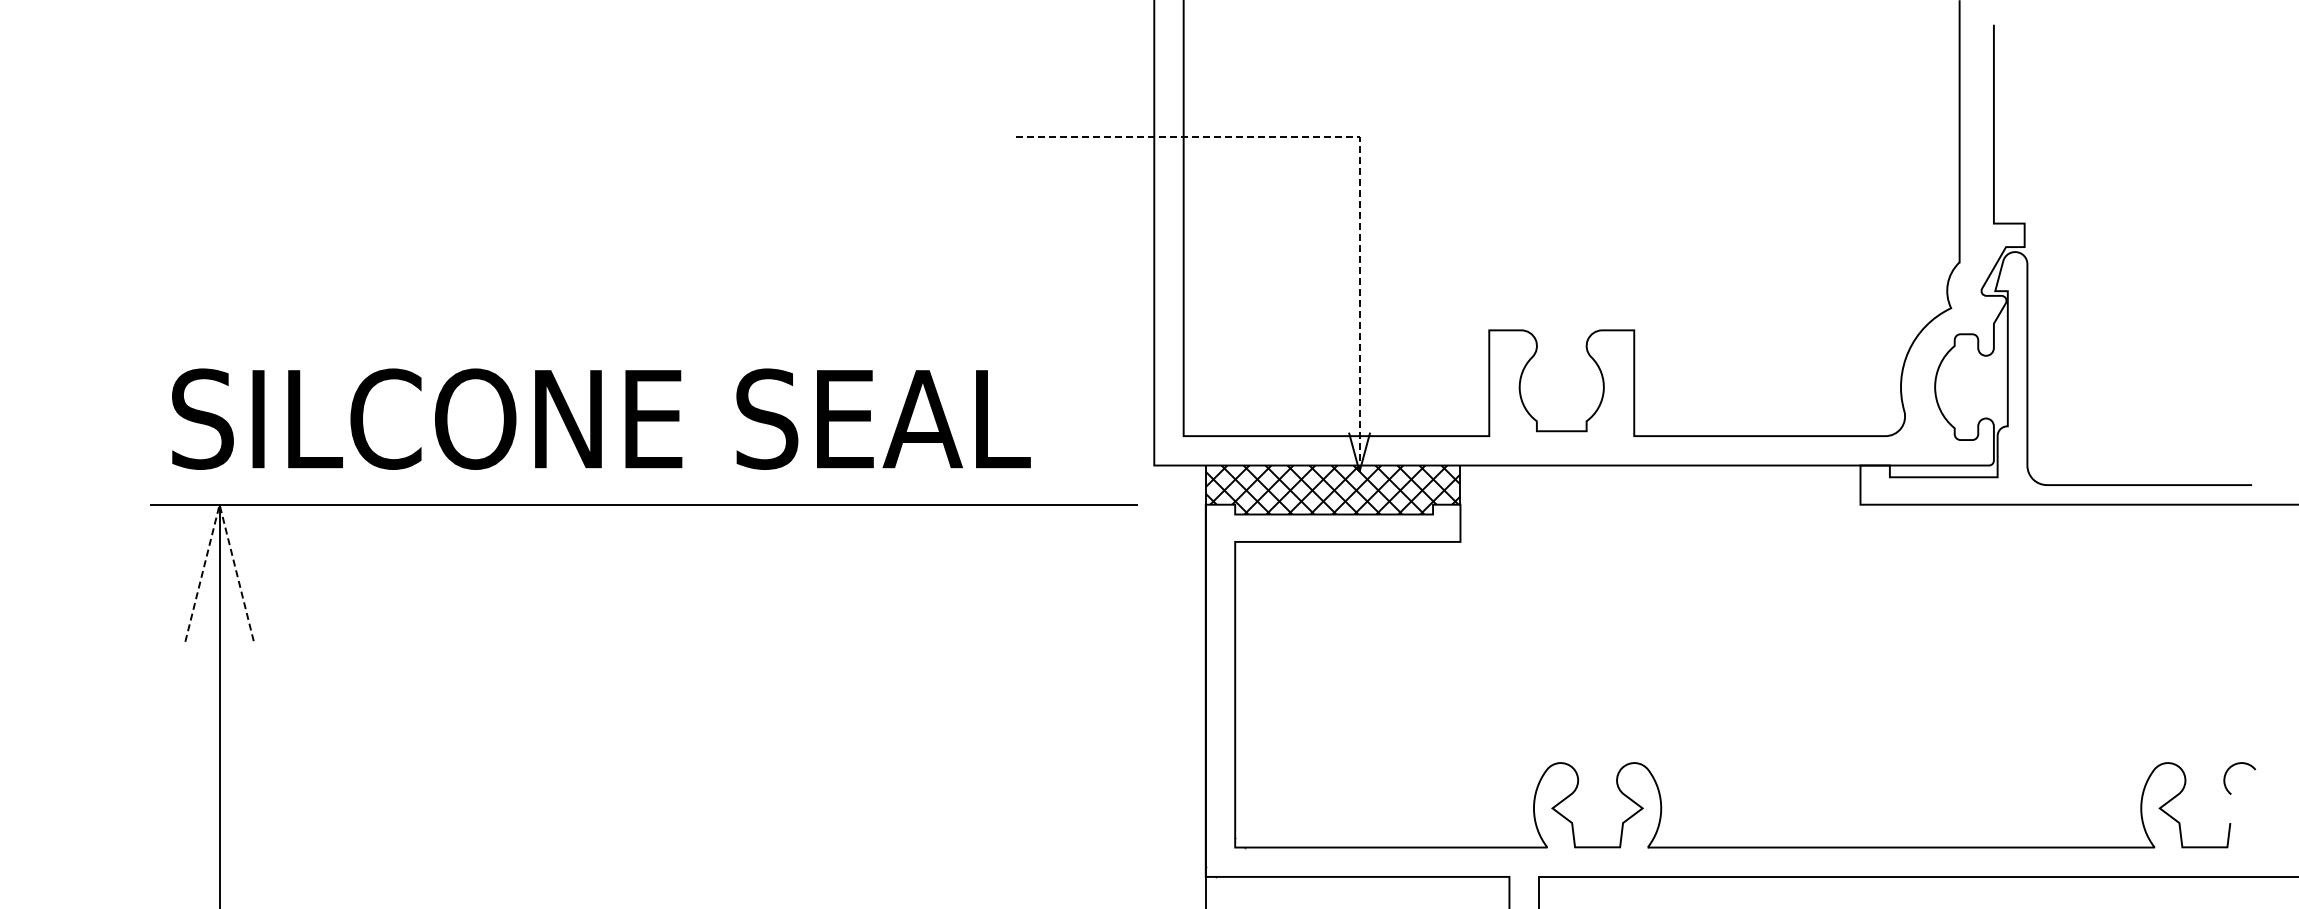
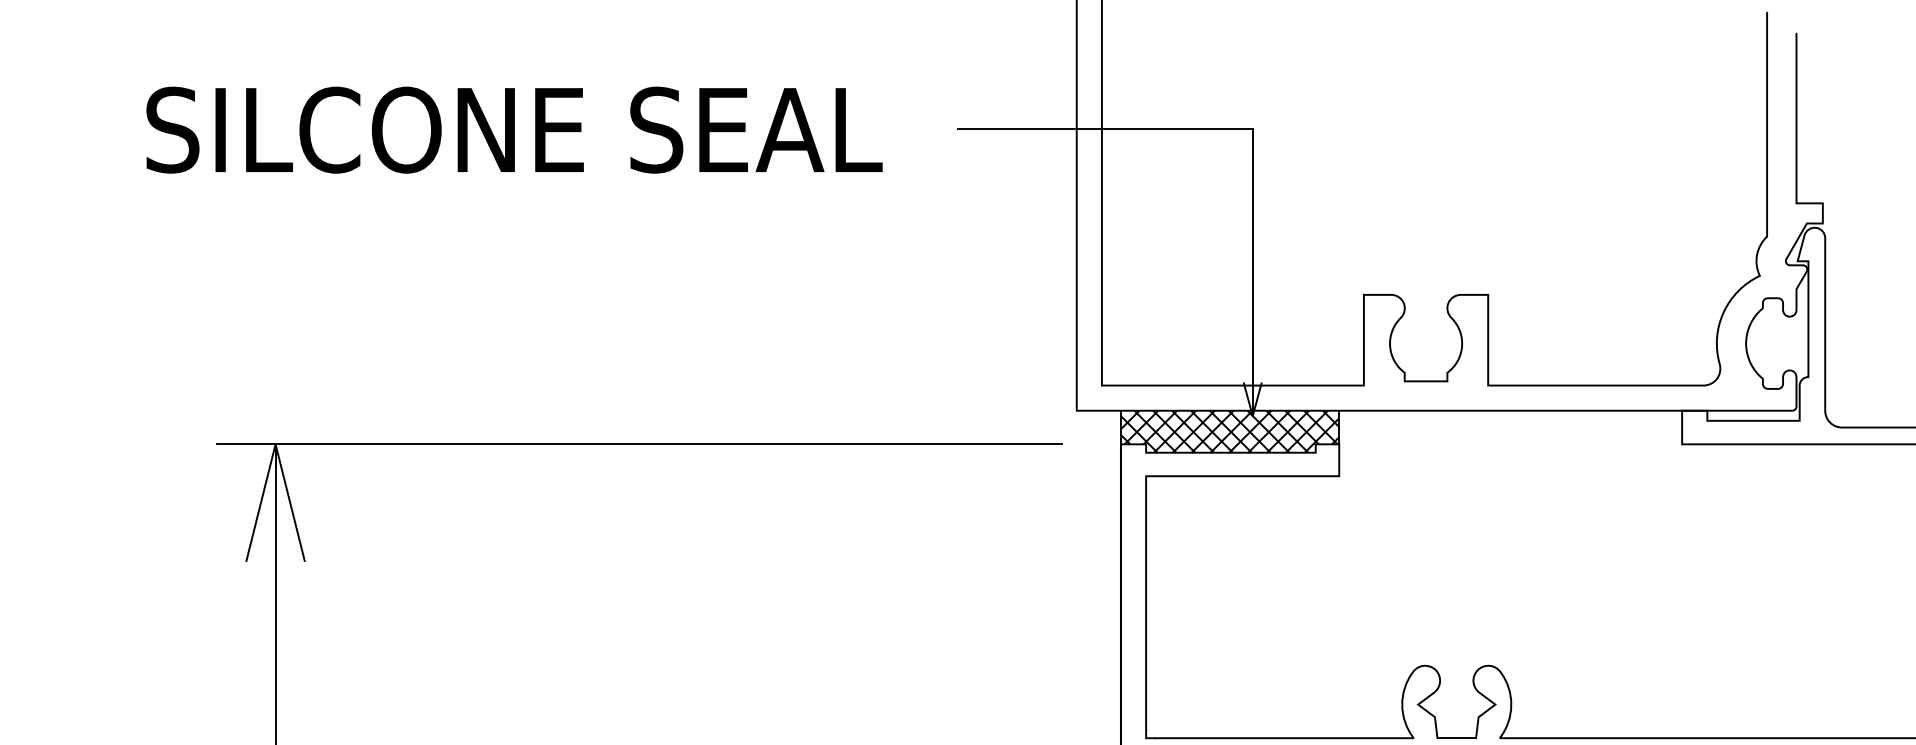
line: (1354, 137) -> (1248, 129), dashed -> solid
text: (601, 418) -> (514, 129), moved
line: (219, 504) -> (275, 444), dashed -> solid

